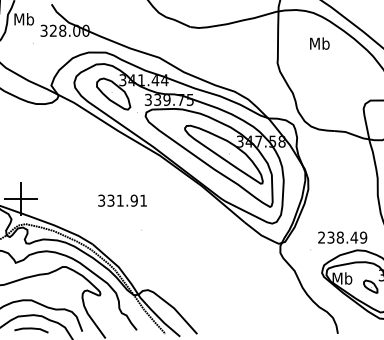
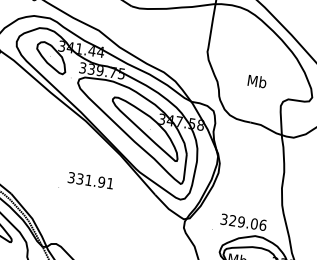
text: (319, 43) -> (256, 81), moved
text: (122, 200) -> (90, 180), moved
text: (342, 237) -> (243, 222), 238.49 -> 329.06

